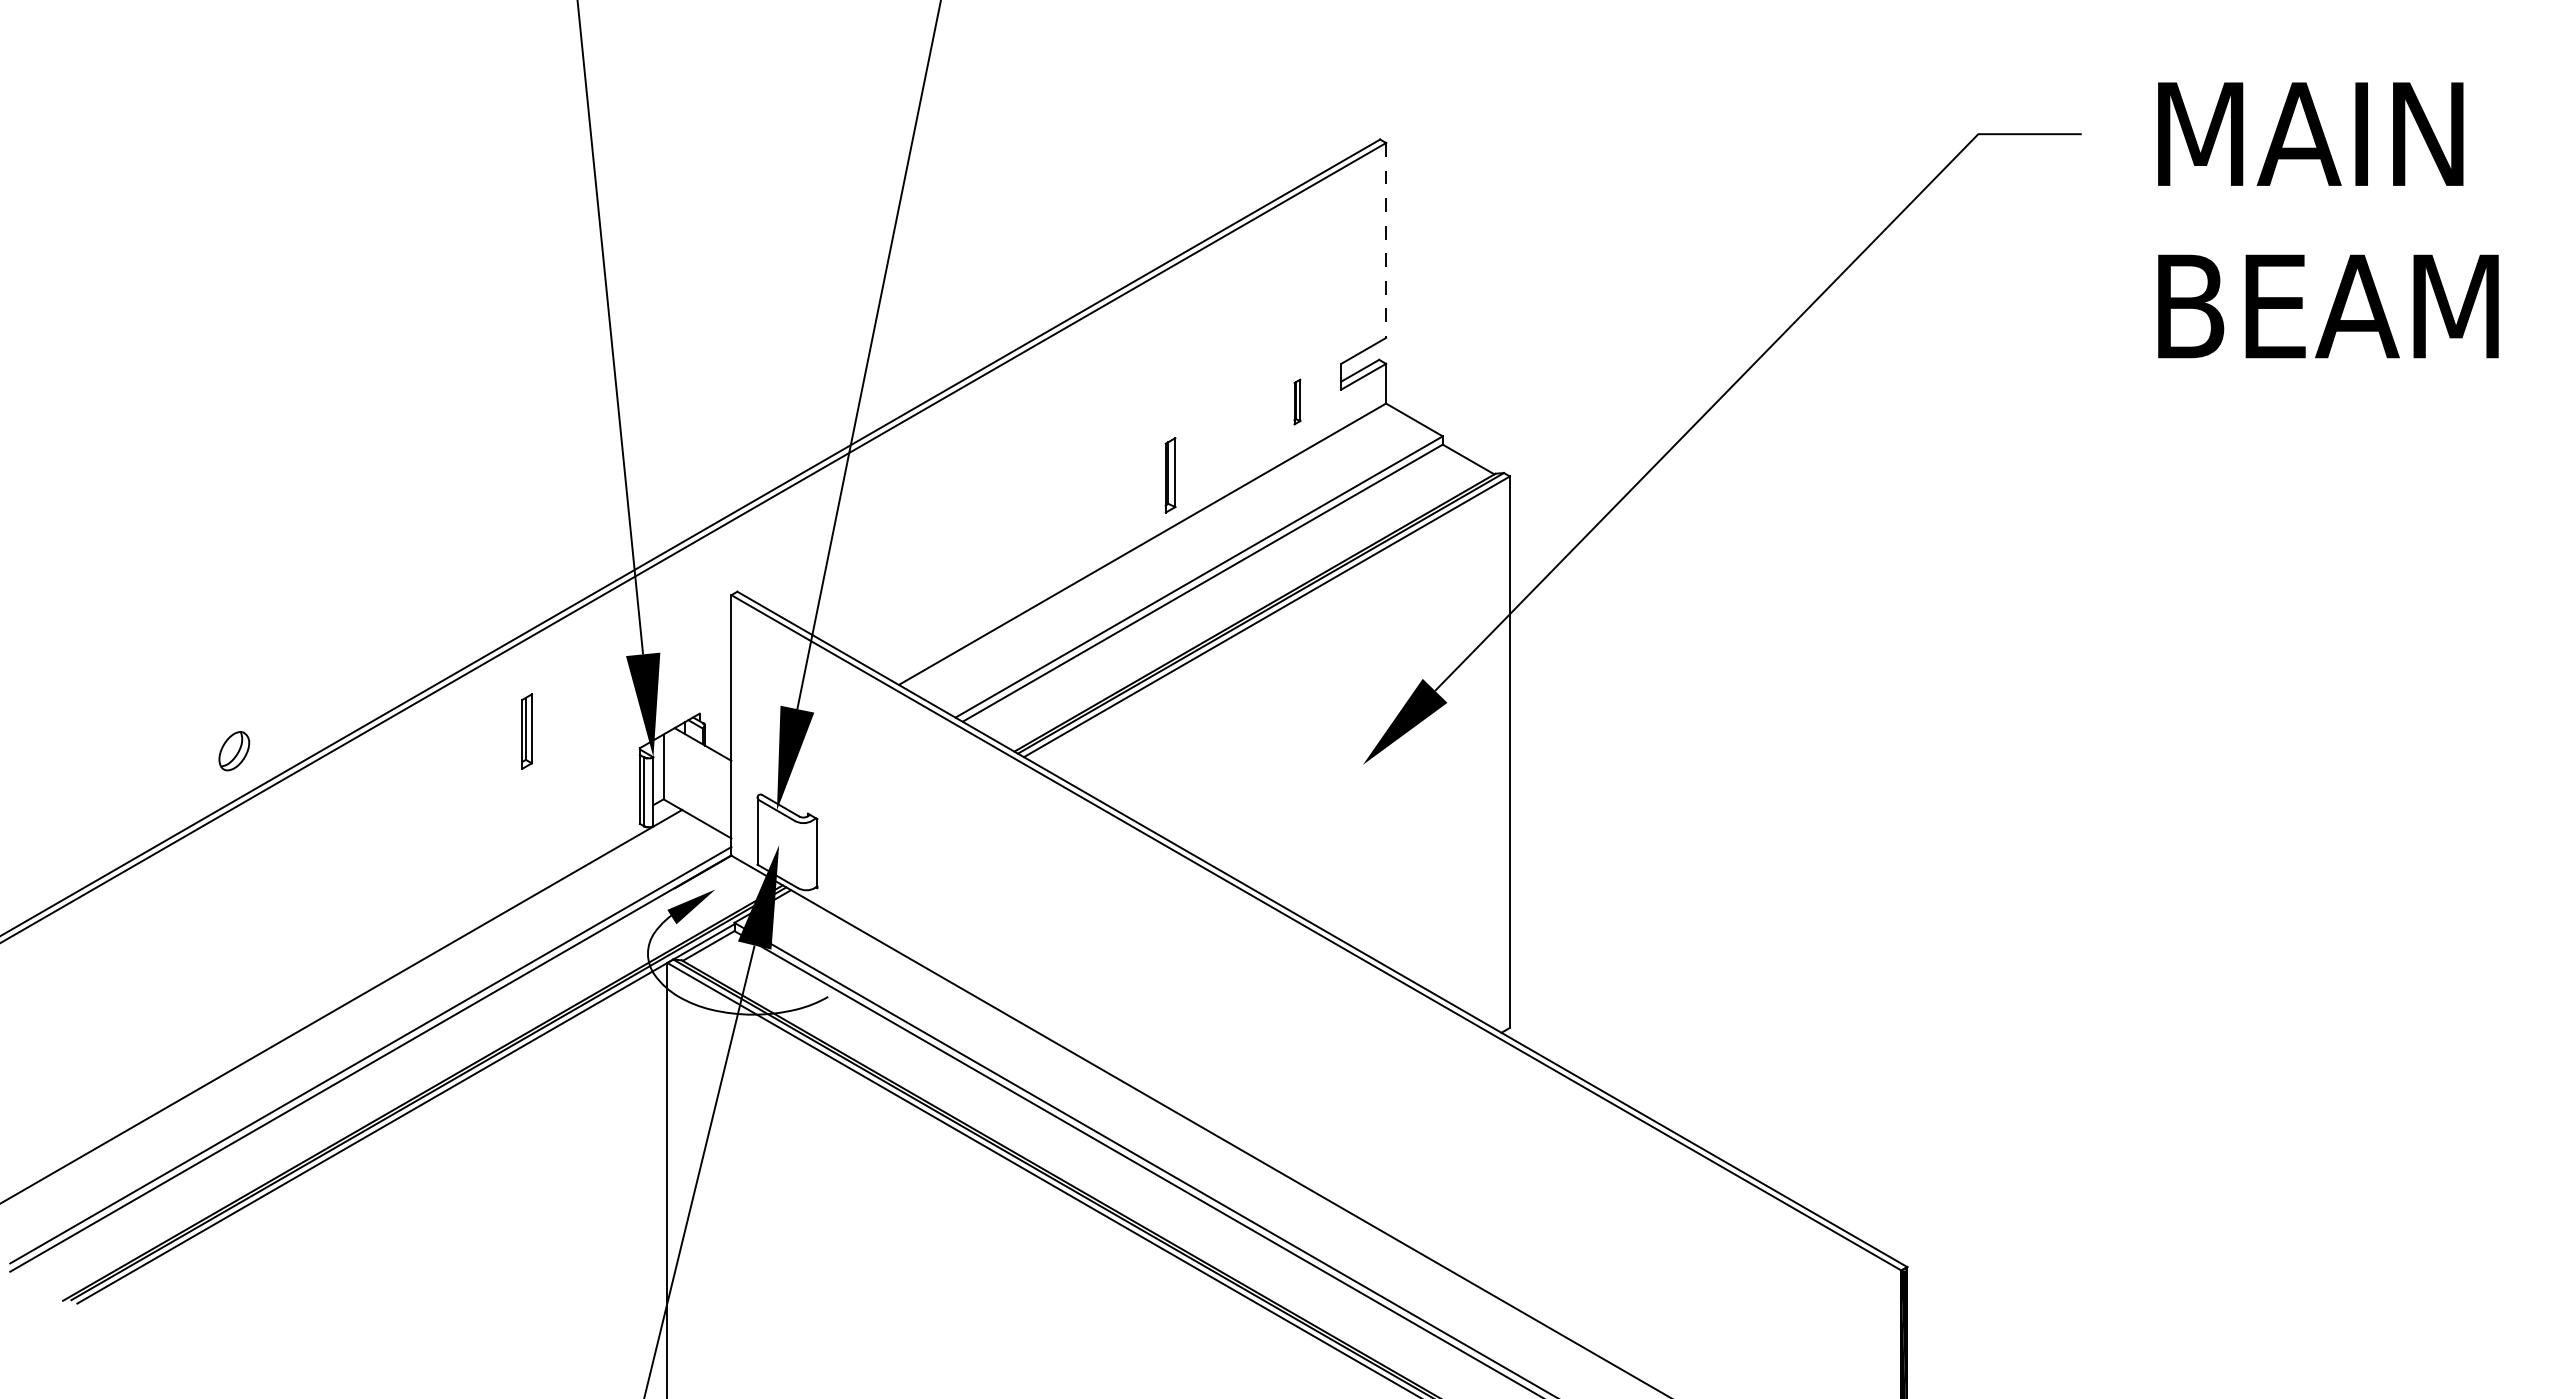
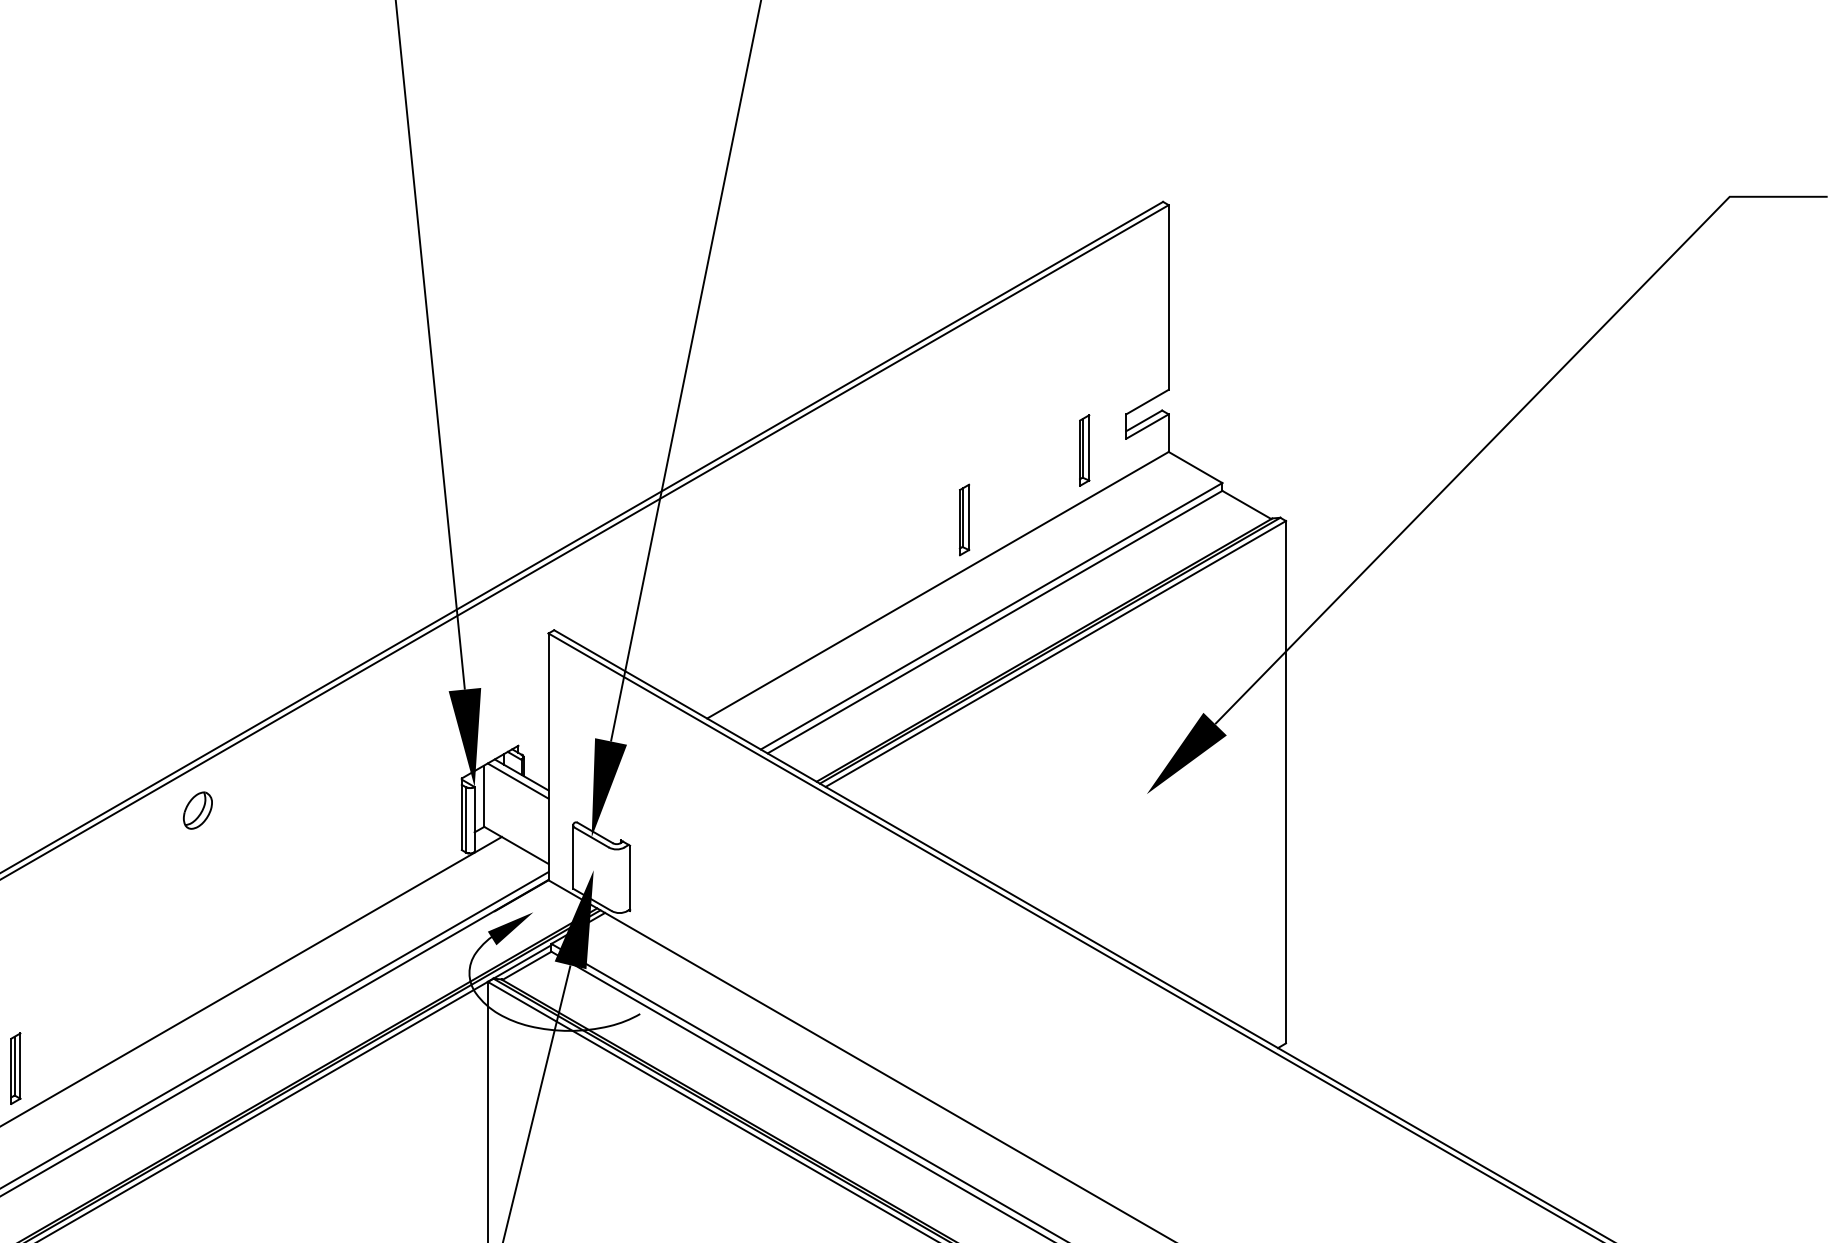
line: (1386, 240) -> (1169, 297), dashed -> solid
part: (1297, 401) -> (1084, 450), size x1.67
part: (526, 731) -> (15, 1068), moved
line: (699, 750) -> (518, 780), added
part: (234, 751) -> (198, 810), moved

